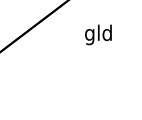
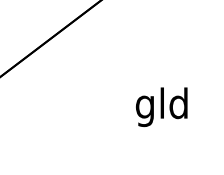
text: (98, 34) -> (161, 106), moved

